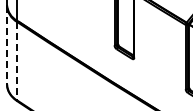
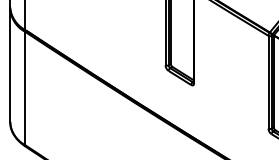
line: (7, 45) -> (10, 65), dashed -> solid
line: (17, 61) -> (25, 88), dashed -> solid

